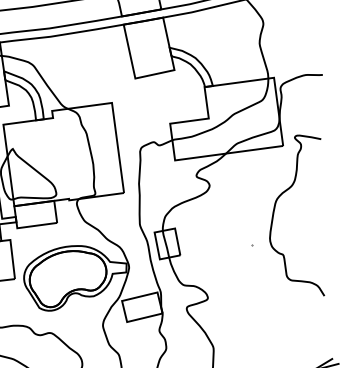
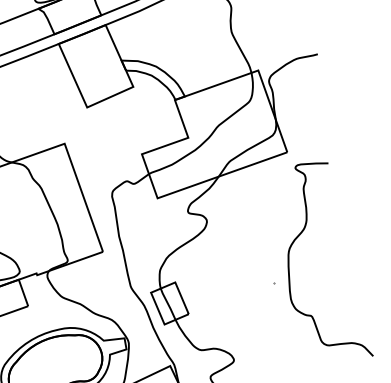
curve: (275, 209) -> (290, 262), moved

